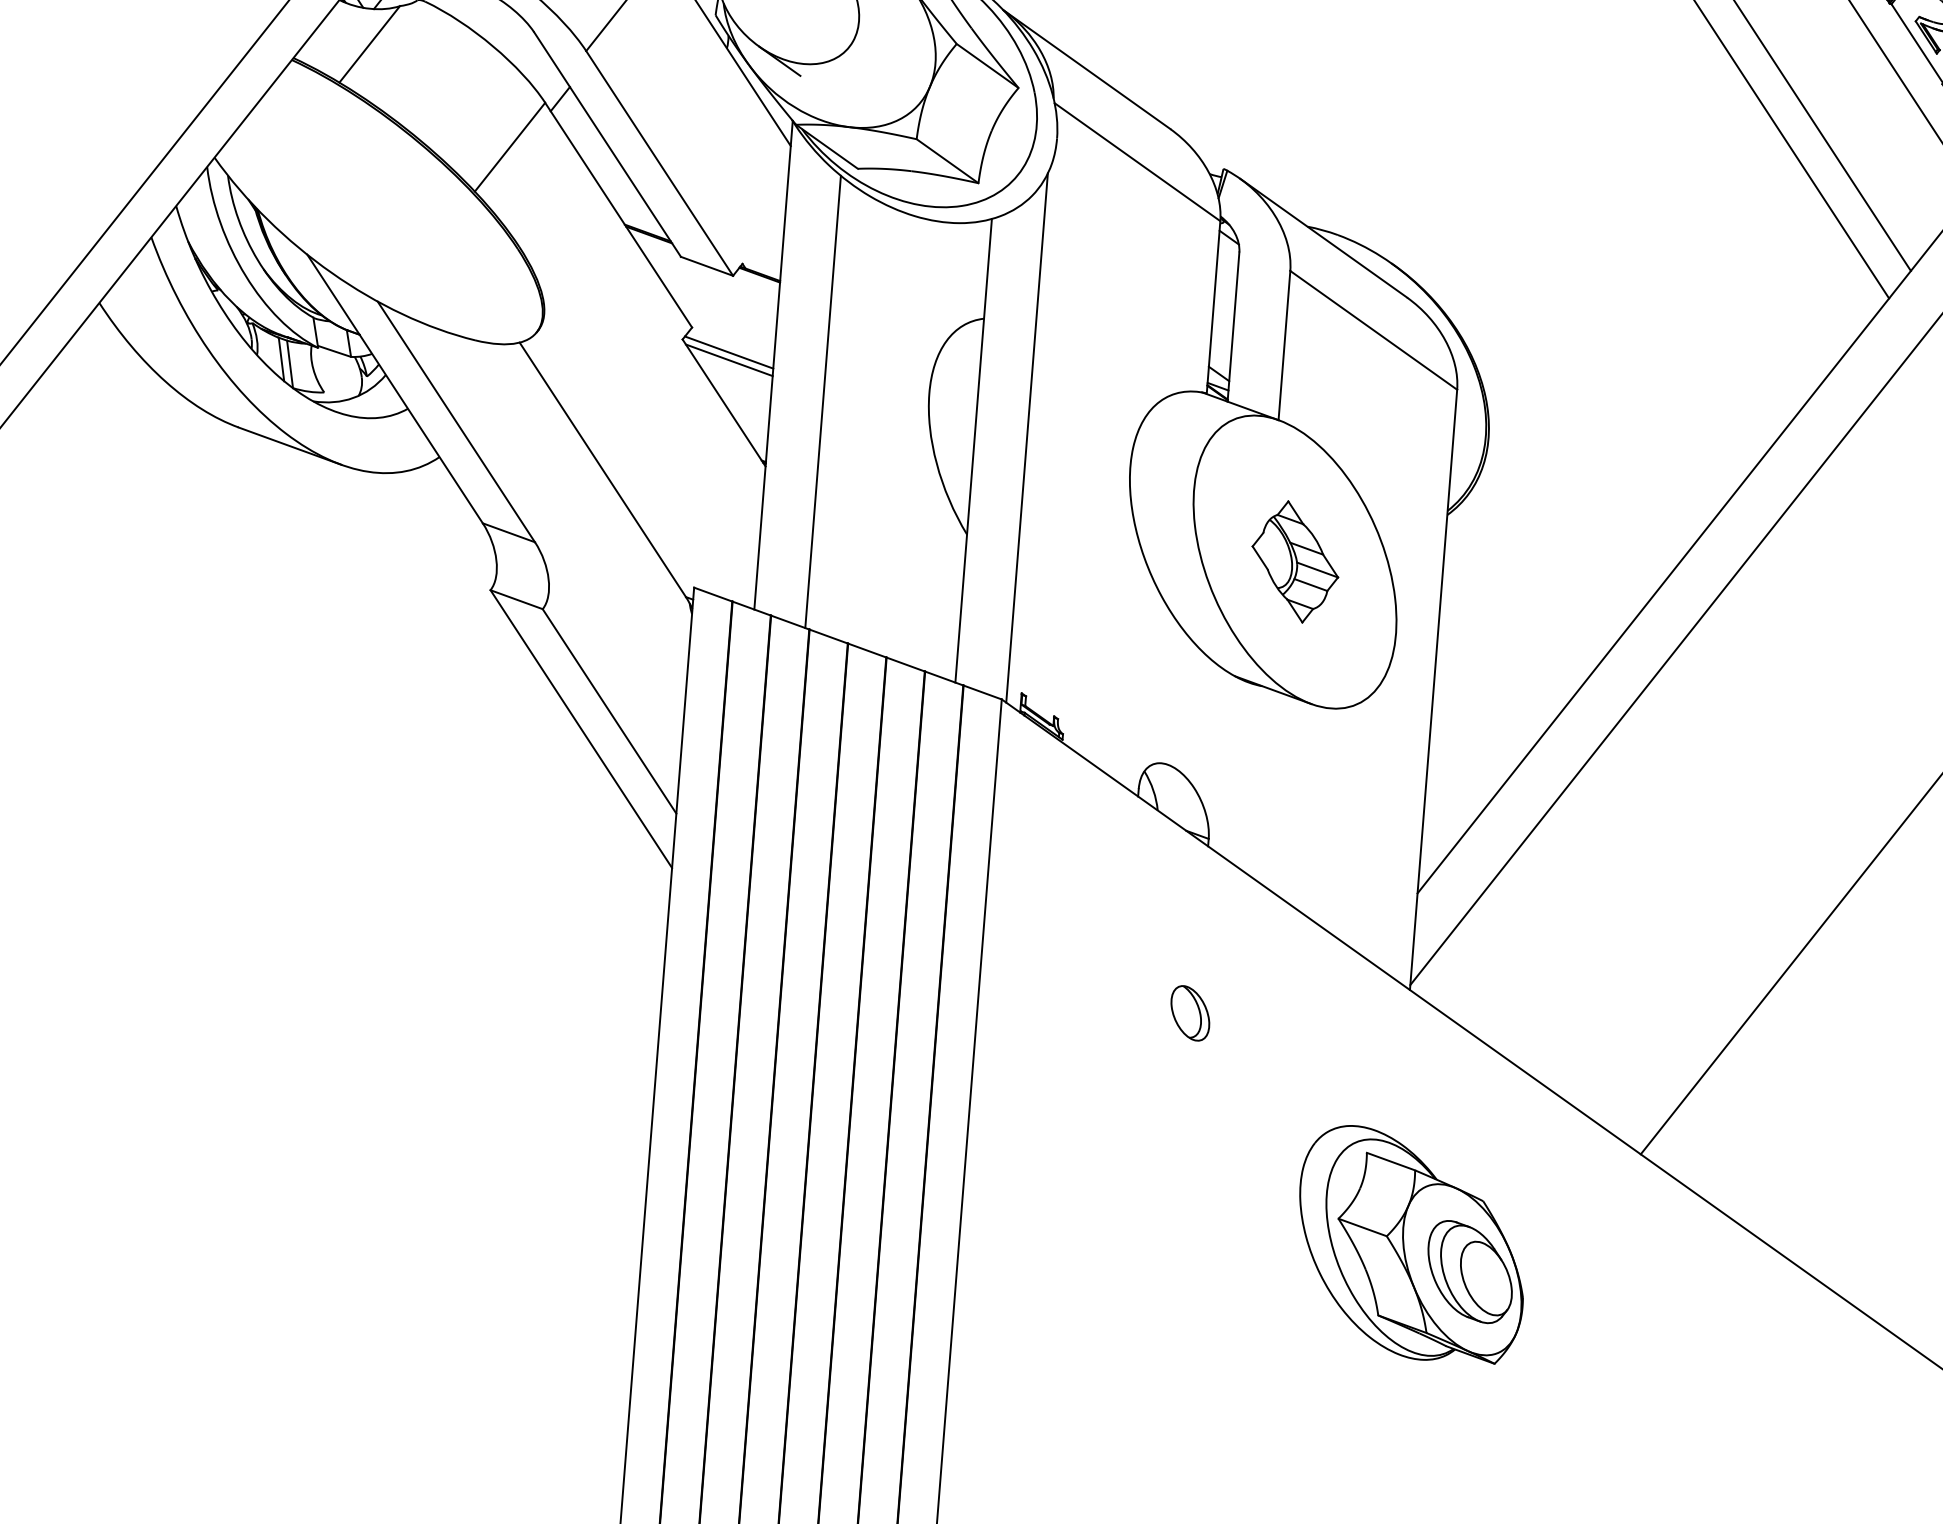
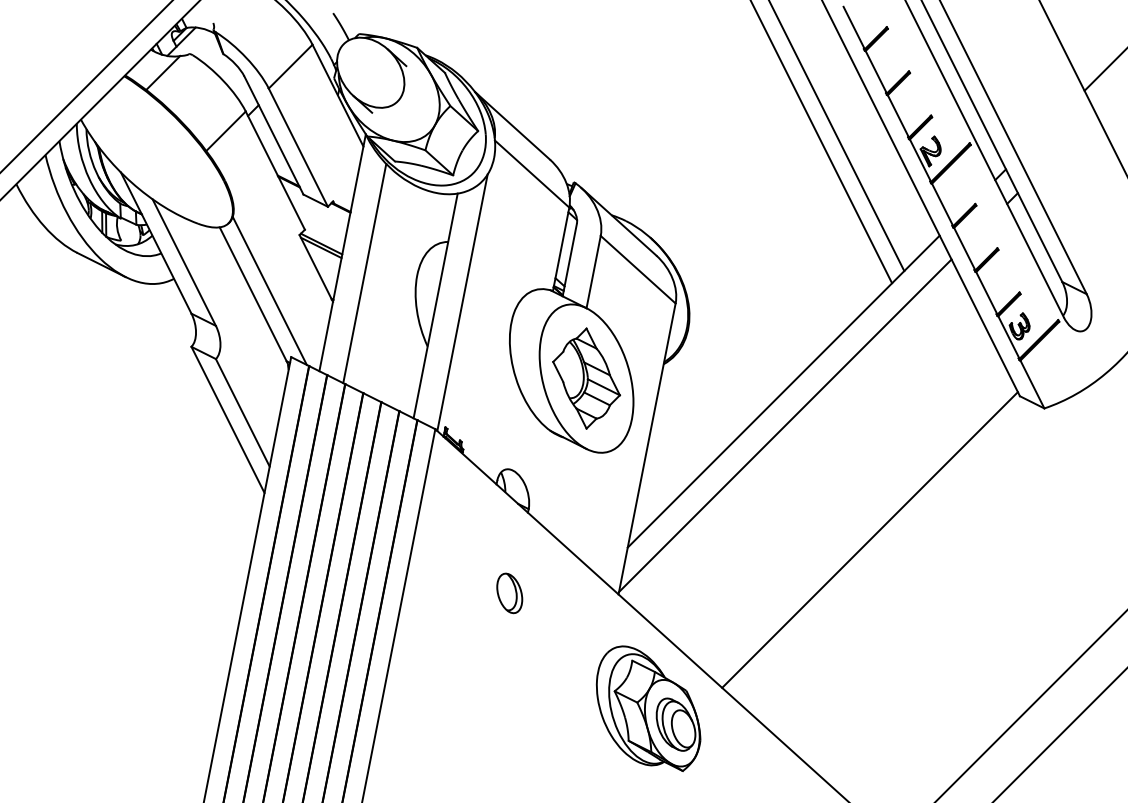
line: (634, 458) -> (269, 290), added
part: (1294, 561) -> (586, 378), size x1.67
part: (1189, 1013) -> (509, 593), size x1.43
part: (1410, 1245) -> (648, 708), moved

